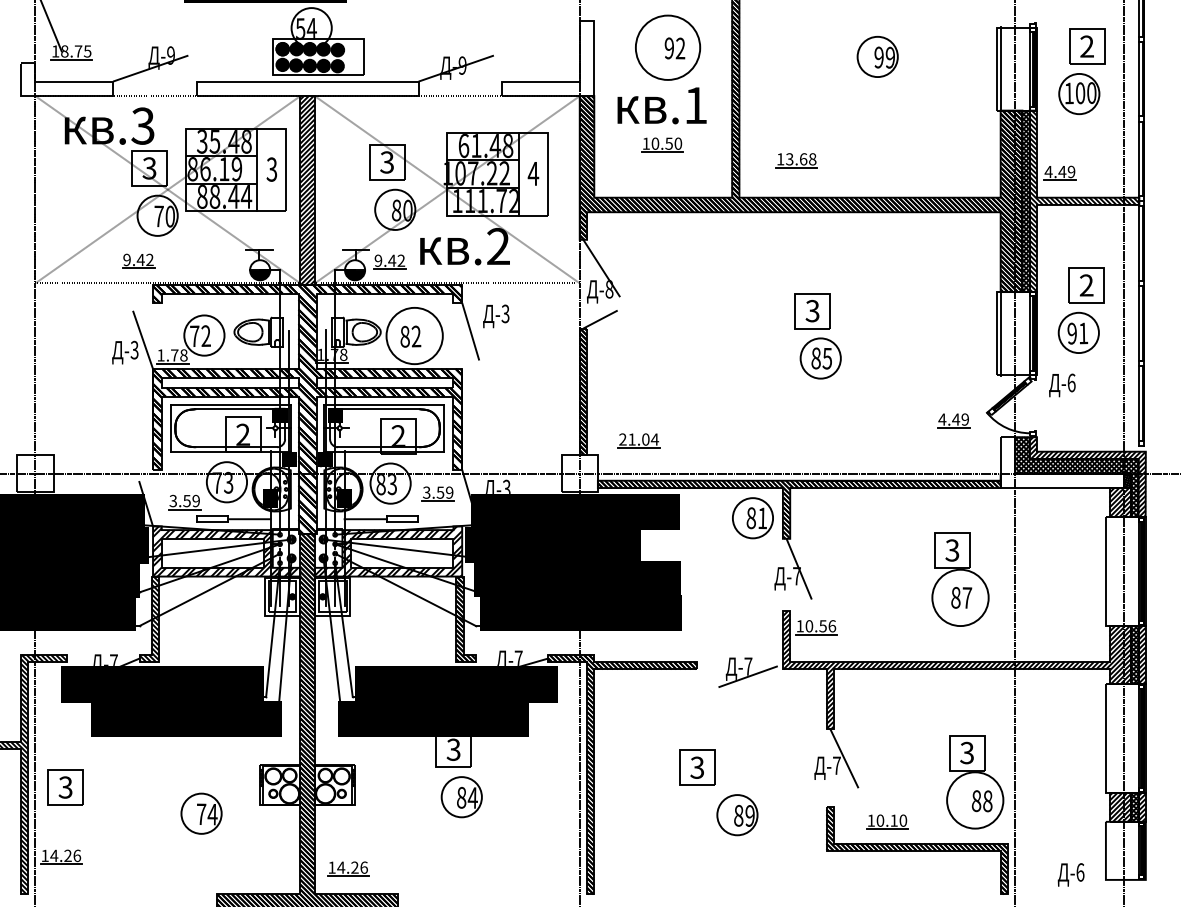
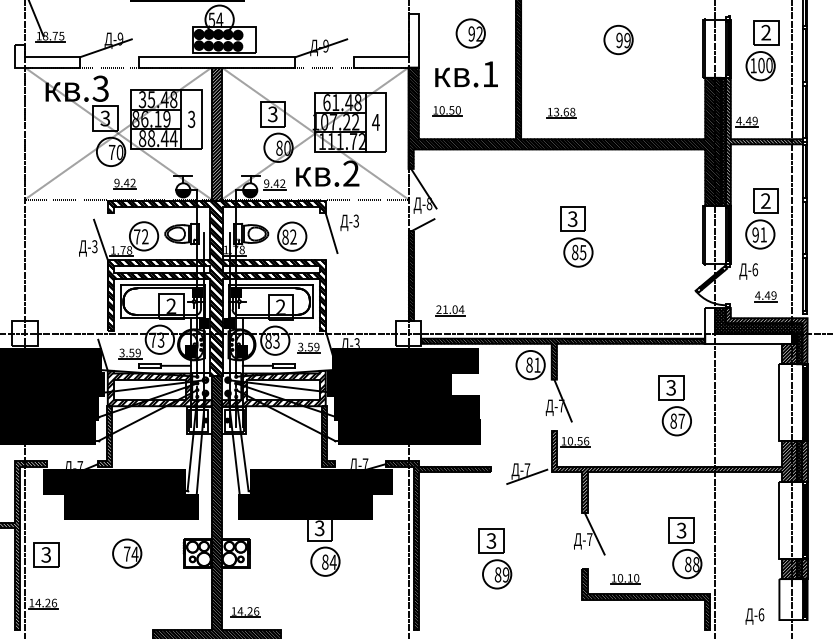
circle: (667, 47) -> (470, 33), size x0.62
part: (662, 144) -> (447, 110), moved
part: (138, 260) -> (125, 183), moved
circle: (414, 335) -> (292, 236), size x0.71
part: (953, 420) -> (765, 296), moved
circle: (960, 597) -> (676, 420), size x0.71
circle: (975, 800) -> (687, 564), size x0.71
part: (201, 813) -> (127, 553), moved
part: (737, 815) -> (497, 574), moved

